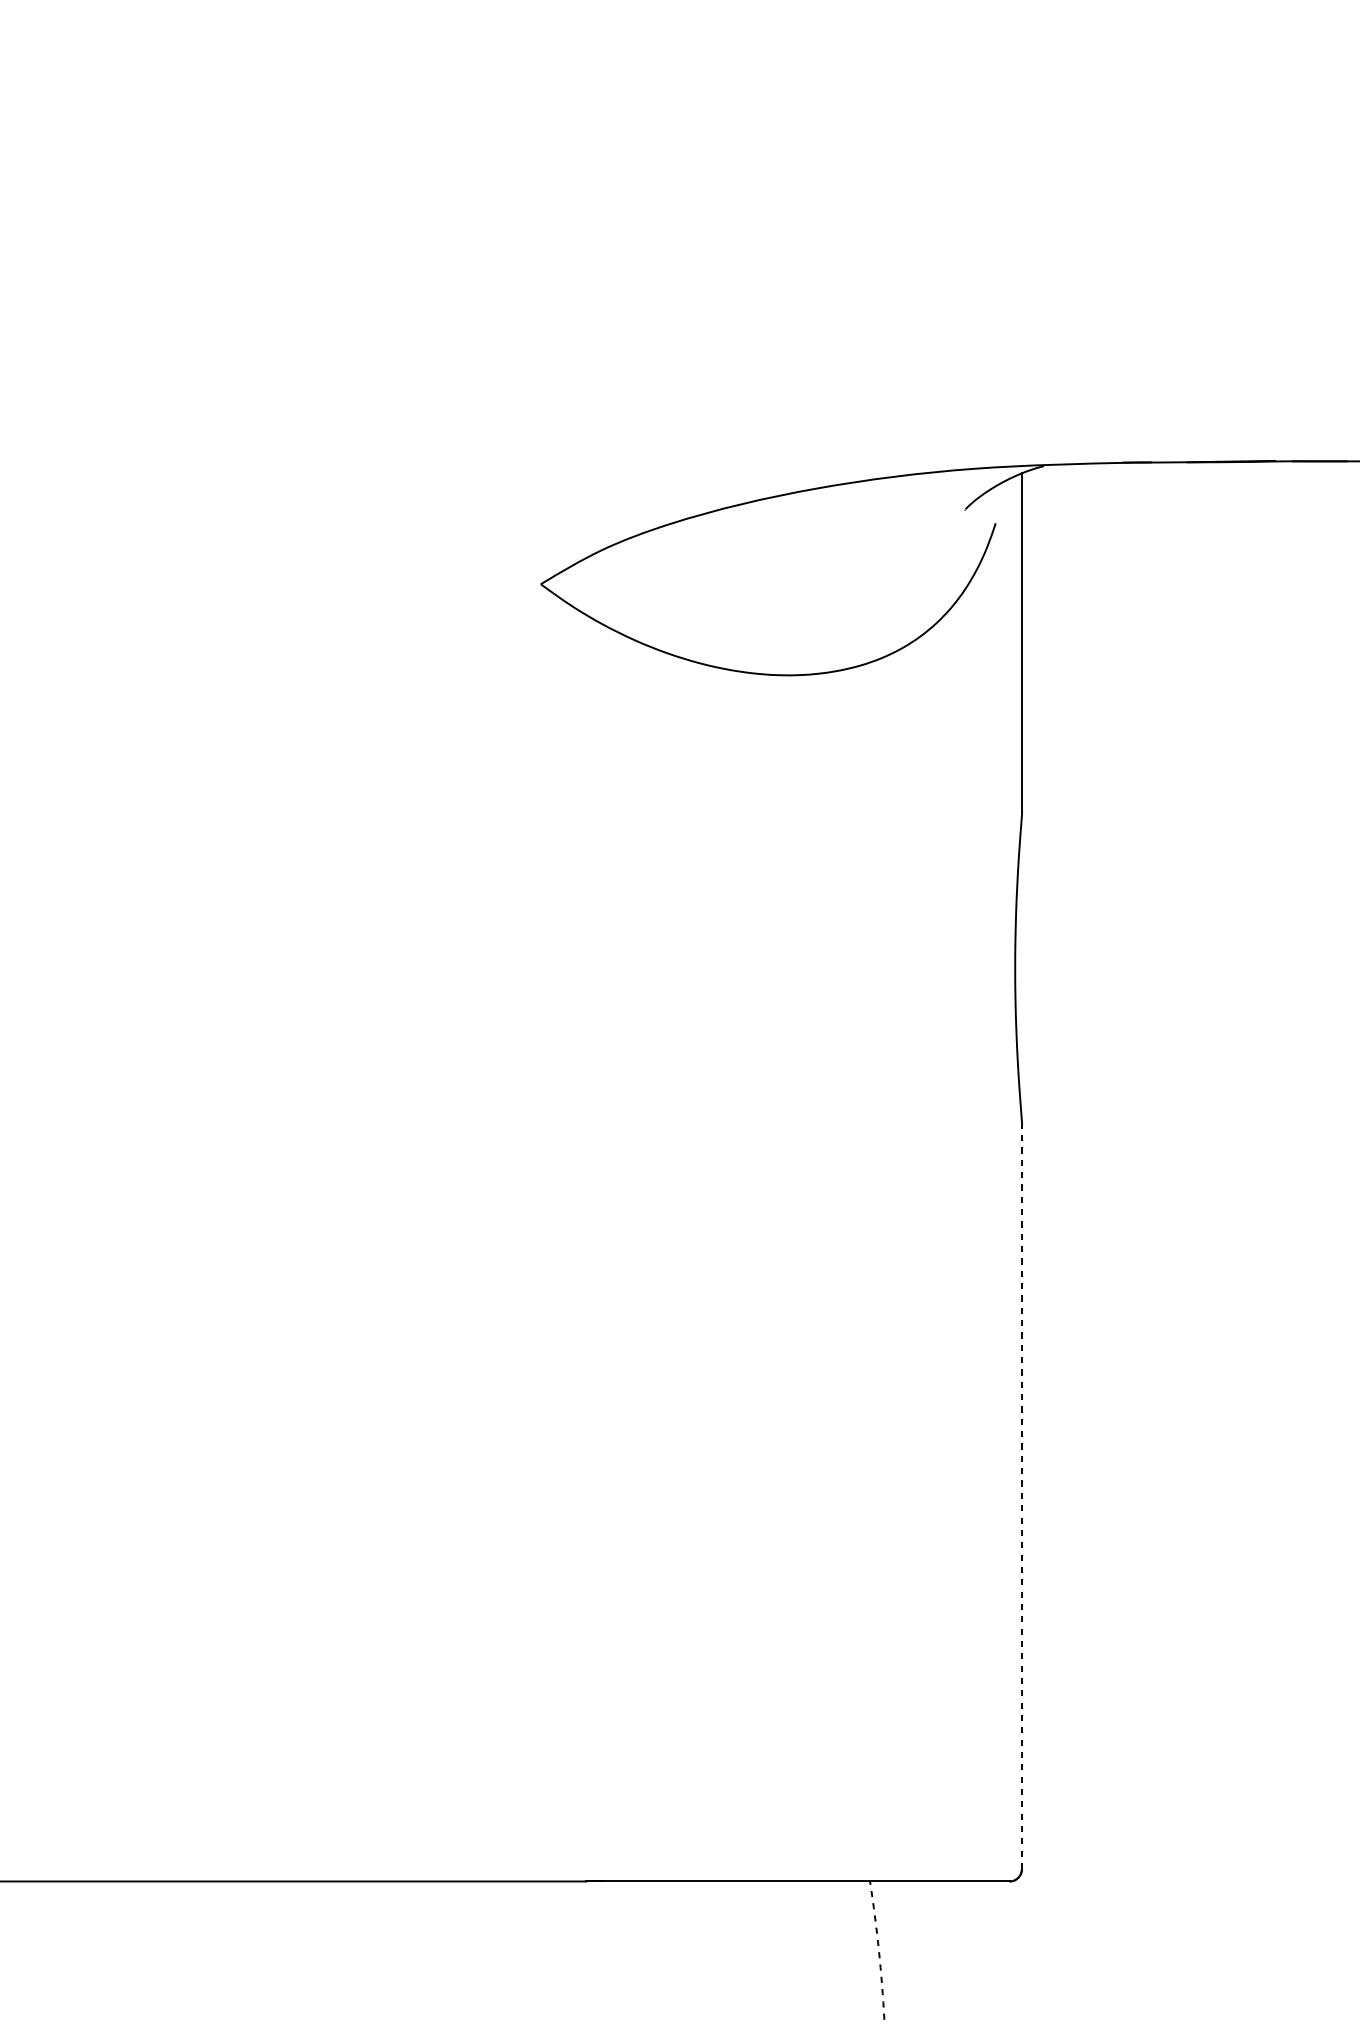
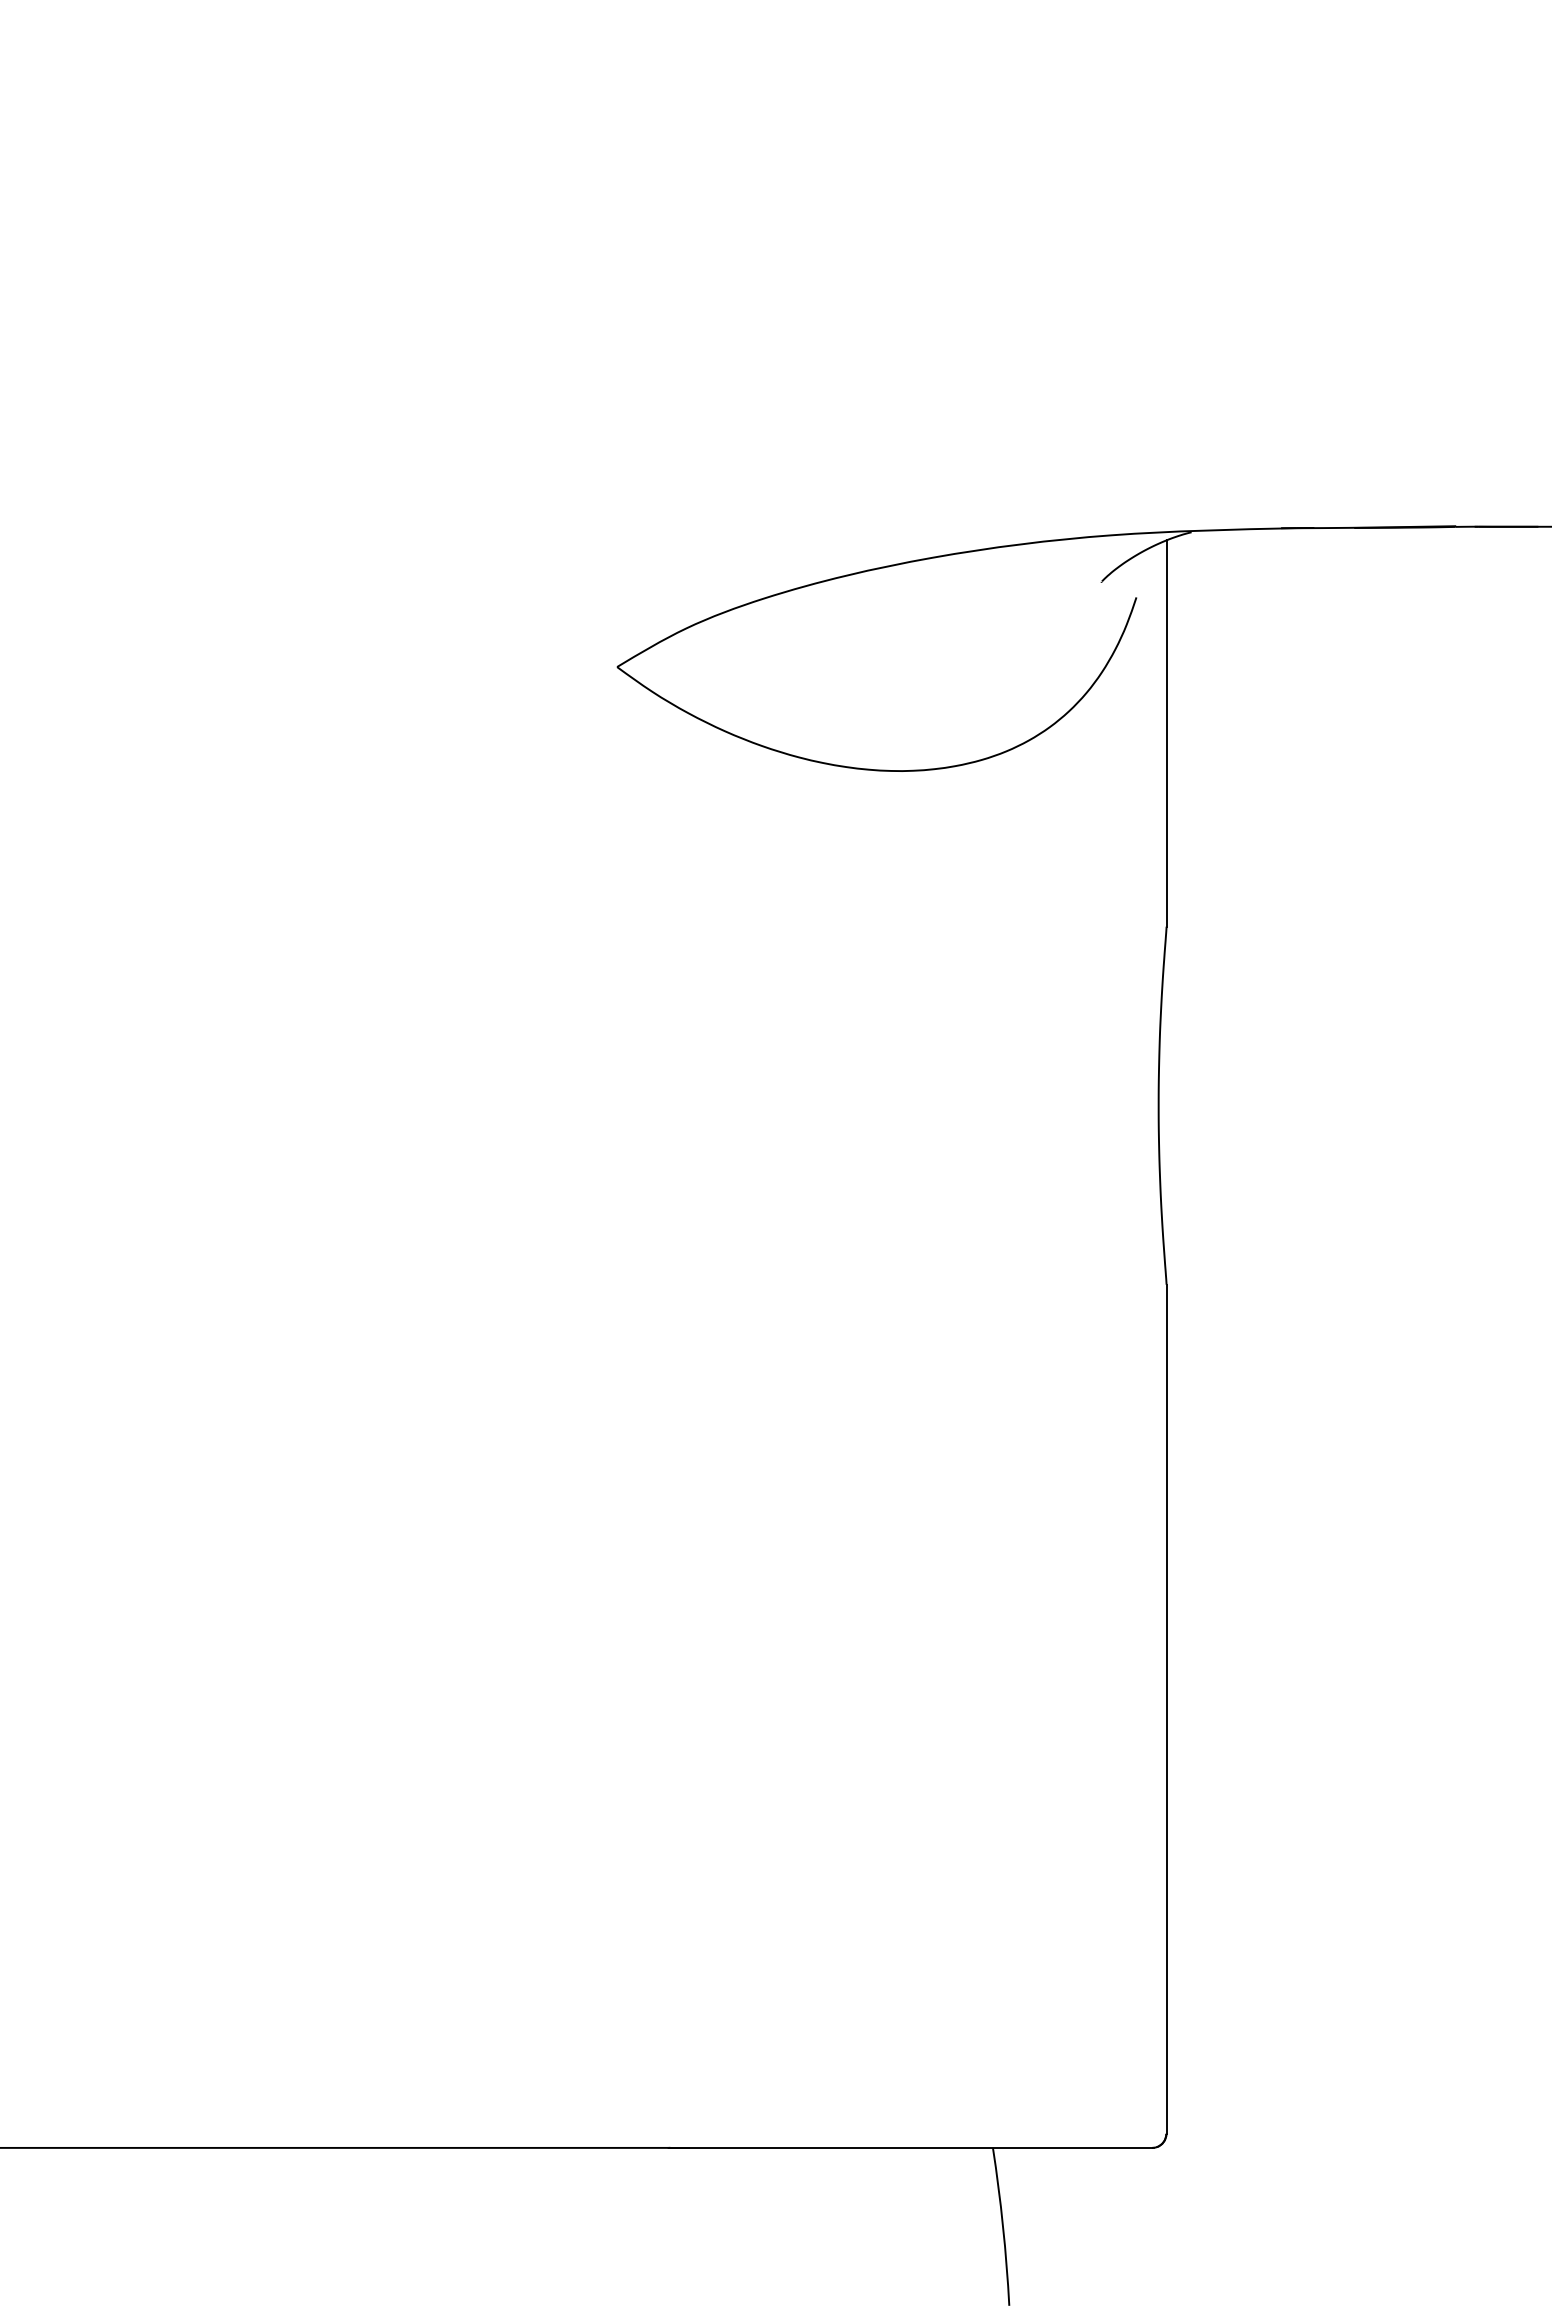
line: (1022, 1497) -> (1166, 1709), dashed -> solid
arc: (879, 1950) -> (1003, 2226), dashed -> solid

